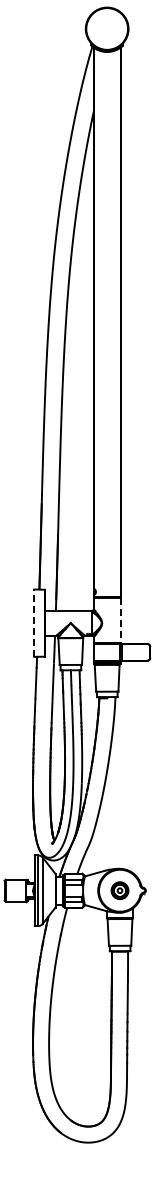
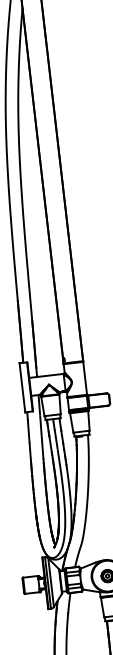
line: (120, 620) -> (85, 378), dashed -> solid
line: (34, 623) -> (22, 388), dashed -> solid

